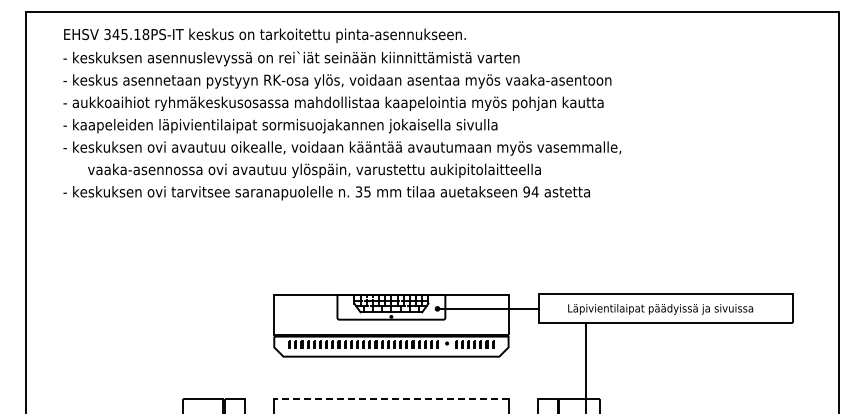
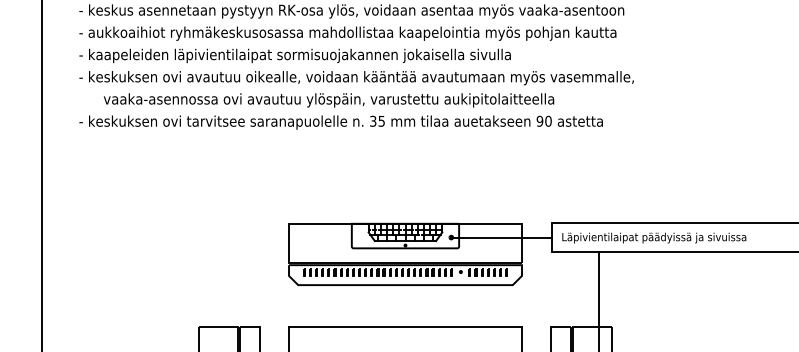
text: (534, 191) -> (547, 120), 94 -> 90
text: (660, 309) -> (654, 238), moved
line: (390, 399) -> (404, 327), dashed -> solid

